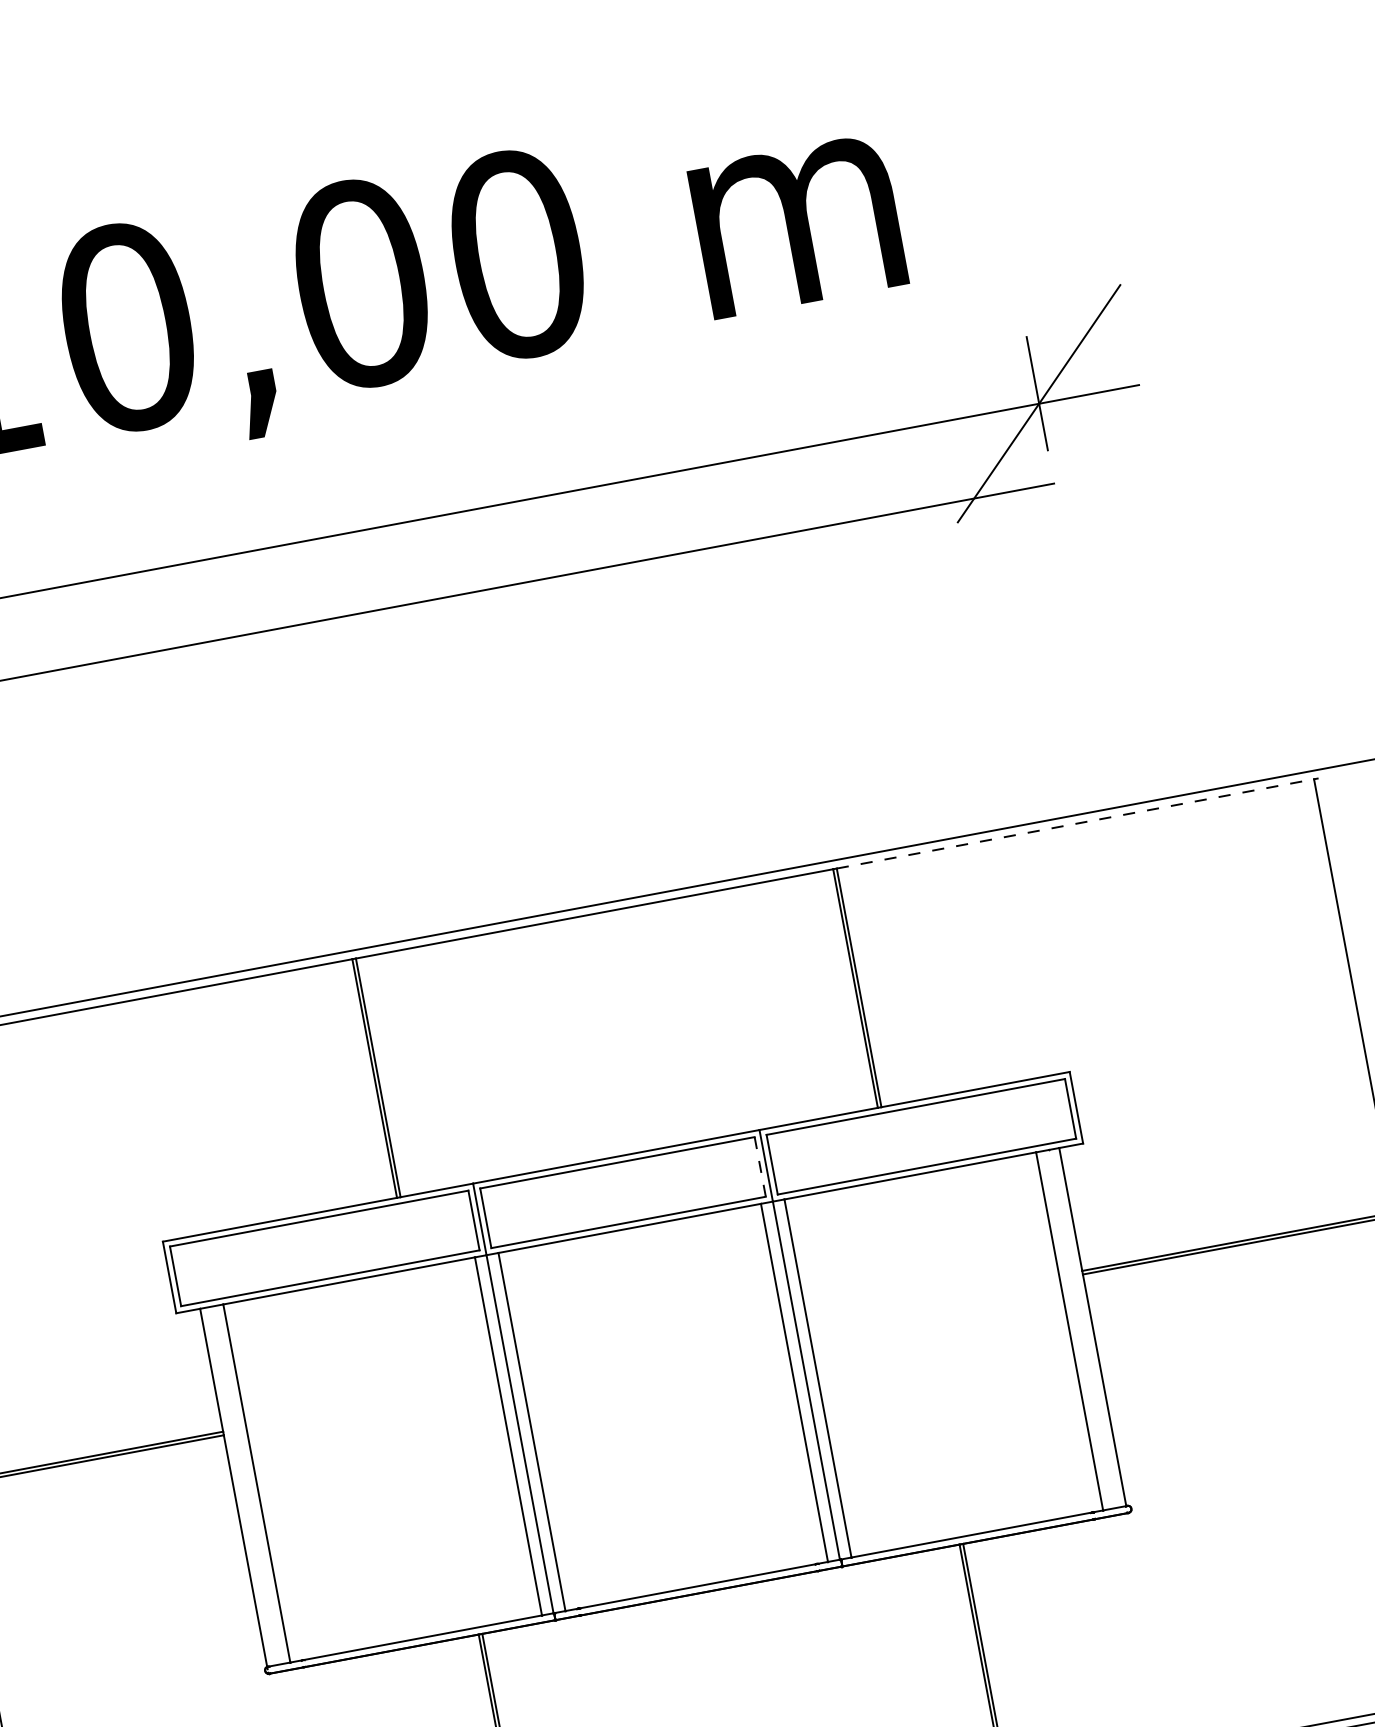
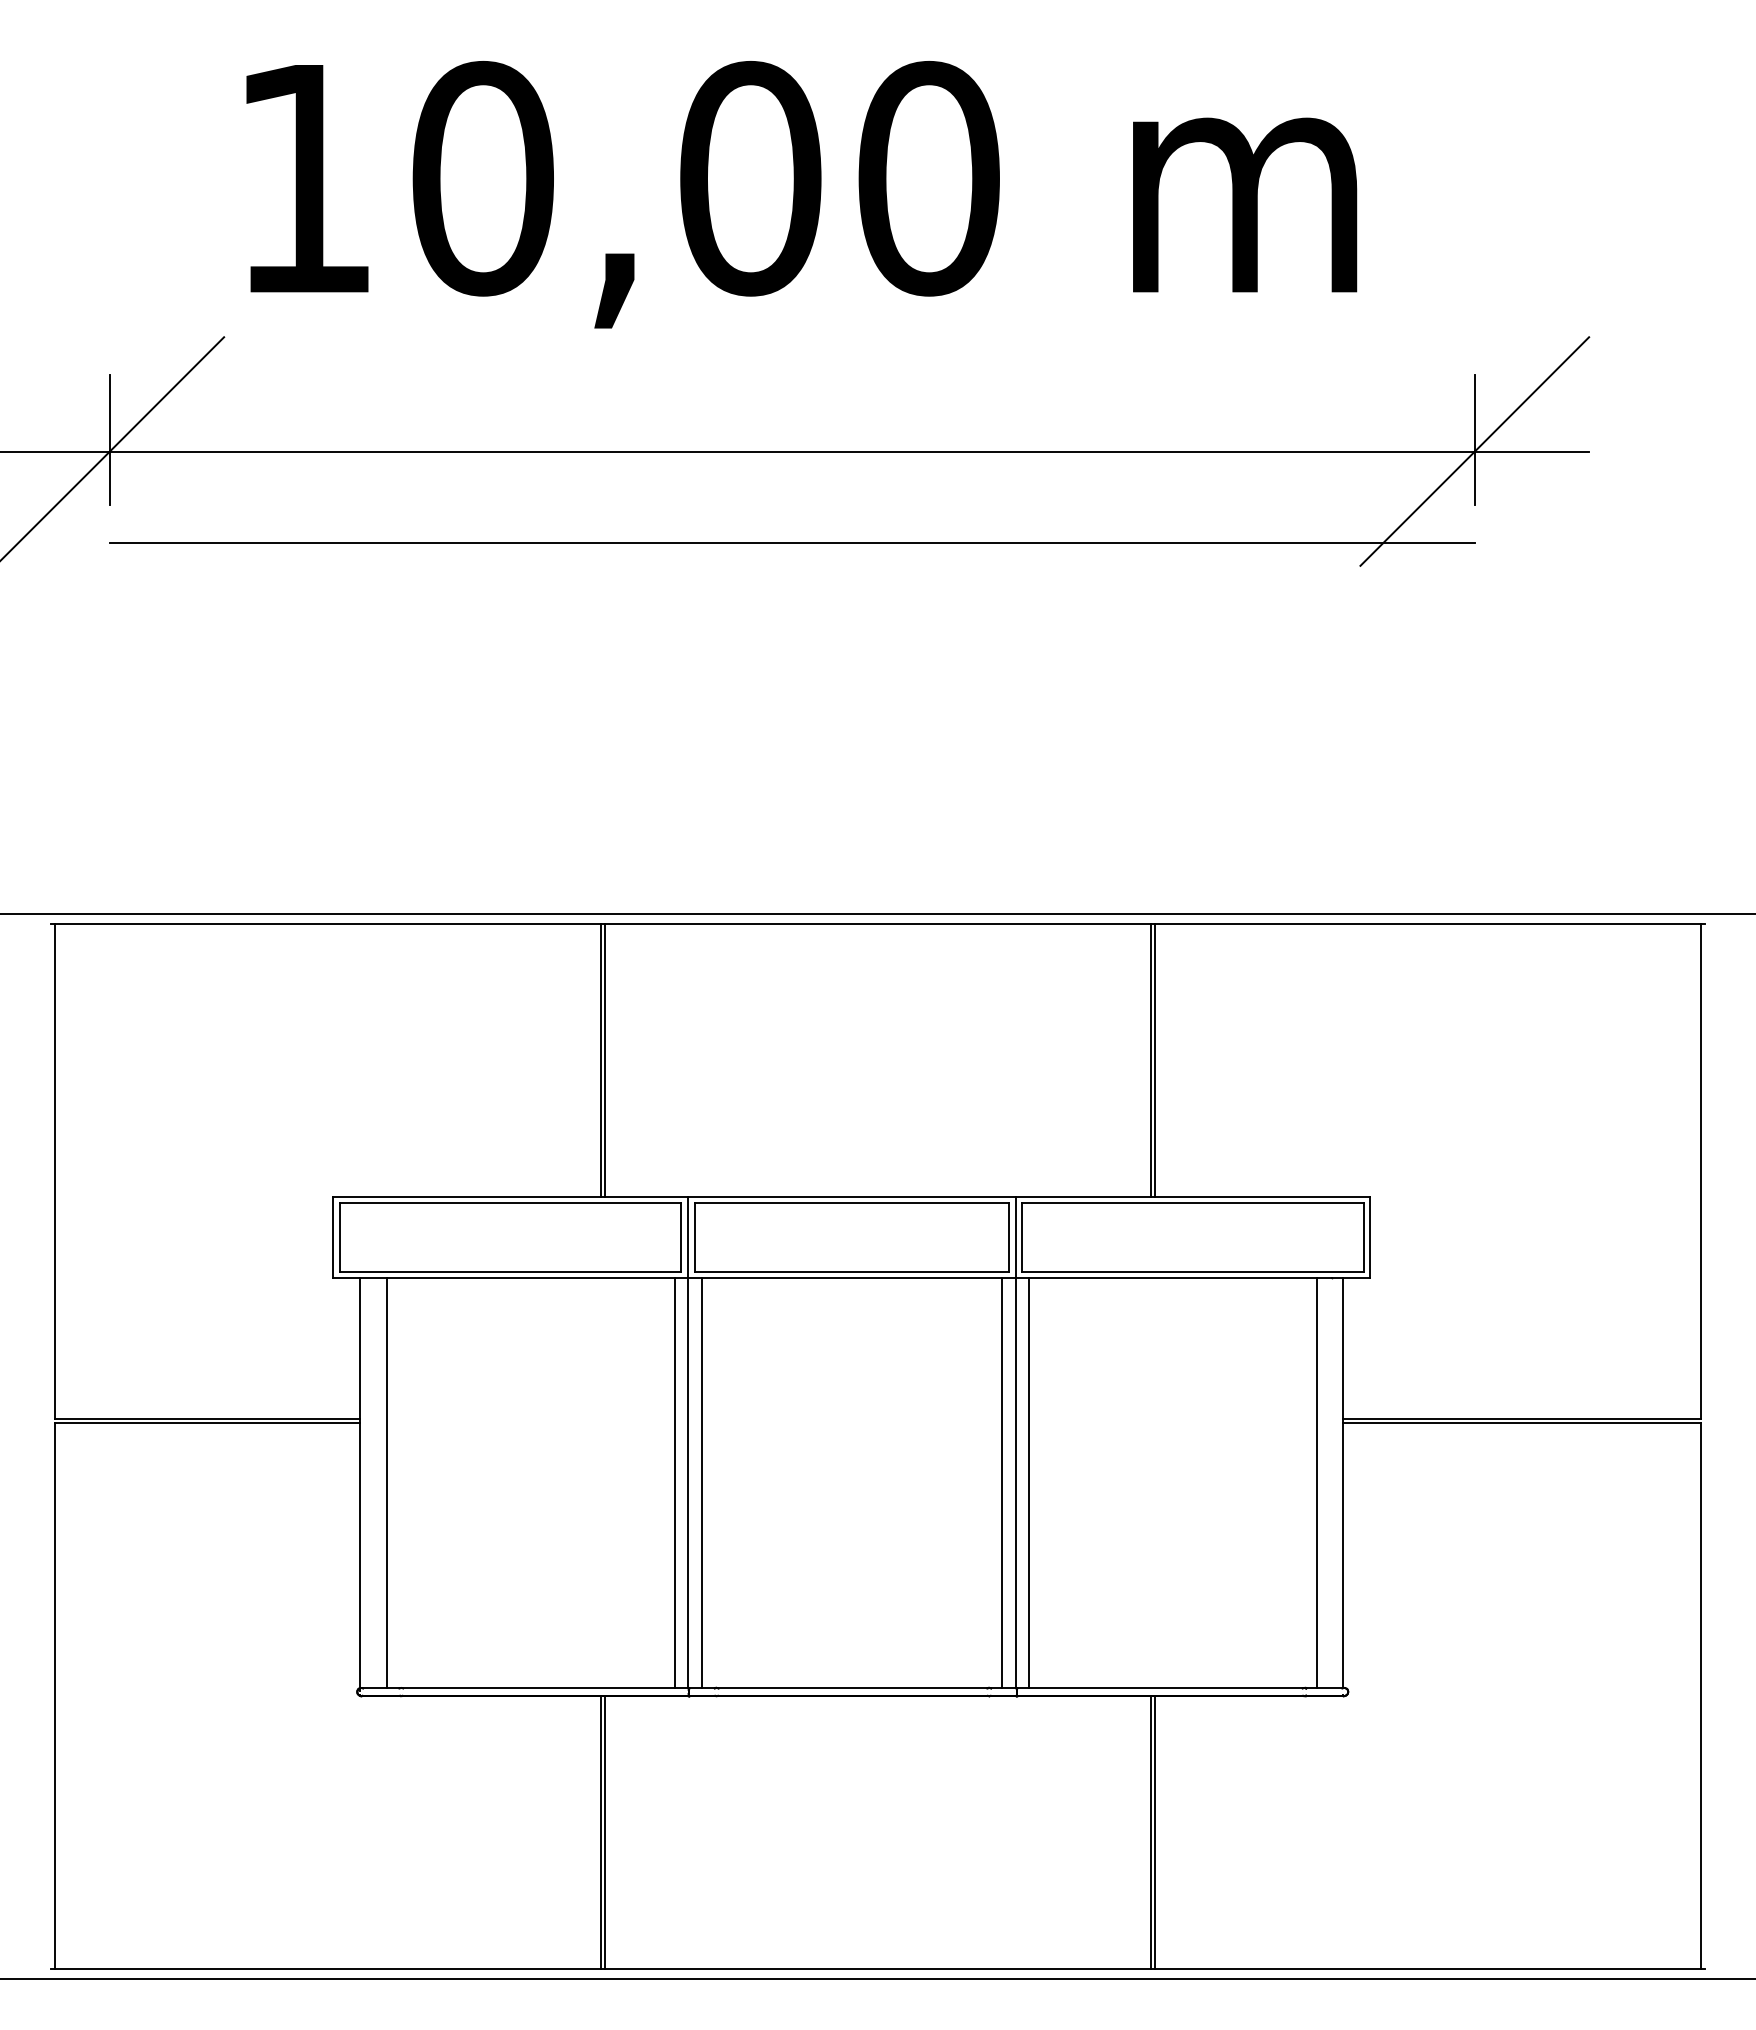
line: (1075, 823) -> (1428, 923), dashed -> solid
line: (759, 1166) -> (1008, 1236), dashed -> solid

